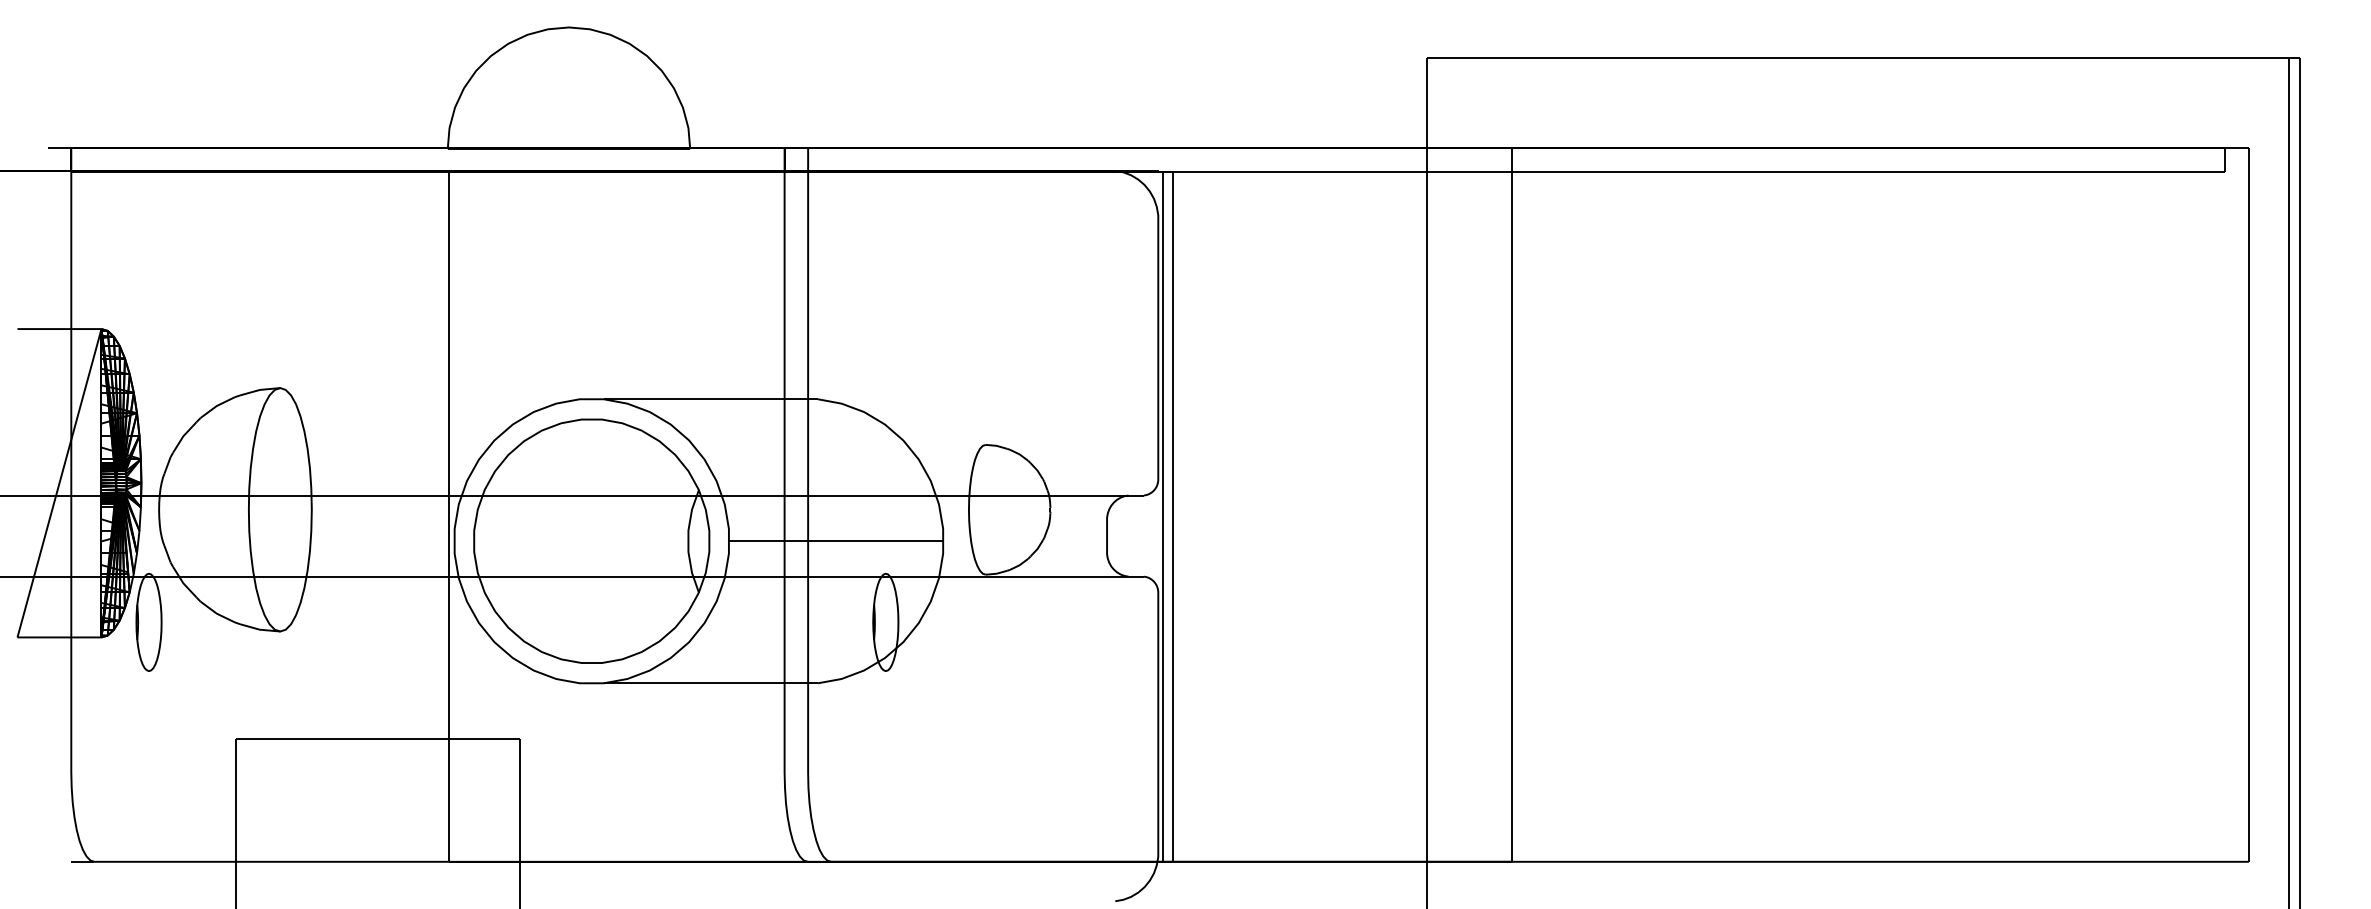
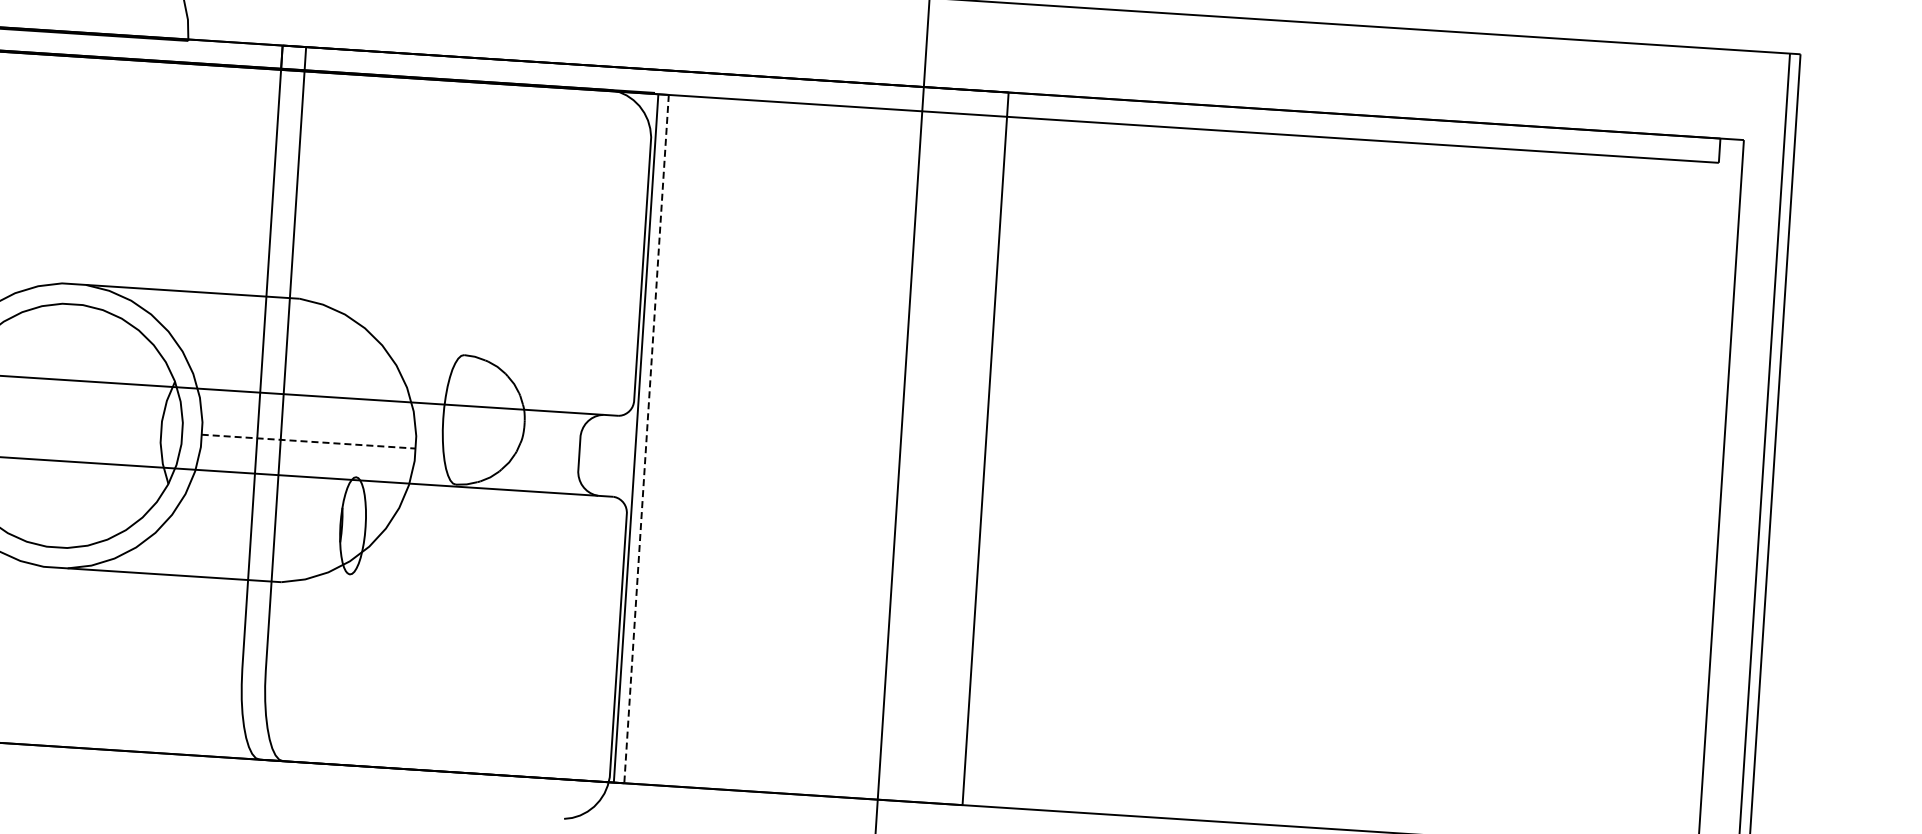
line: (1173, 516) -> (646, 438), solid -> dashed
line: (836, 541) -> (309, 441), solid -> dashed

